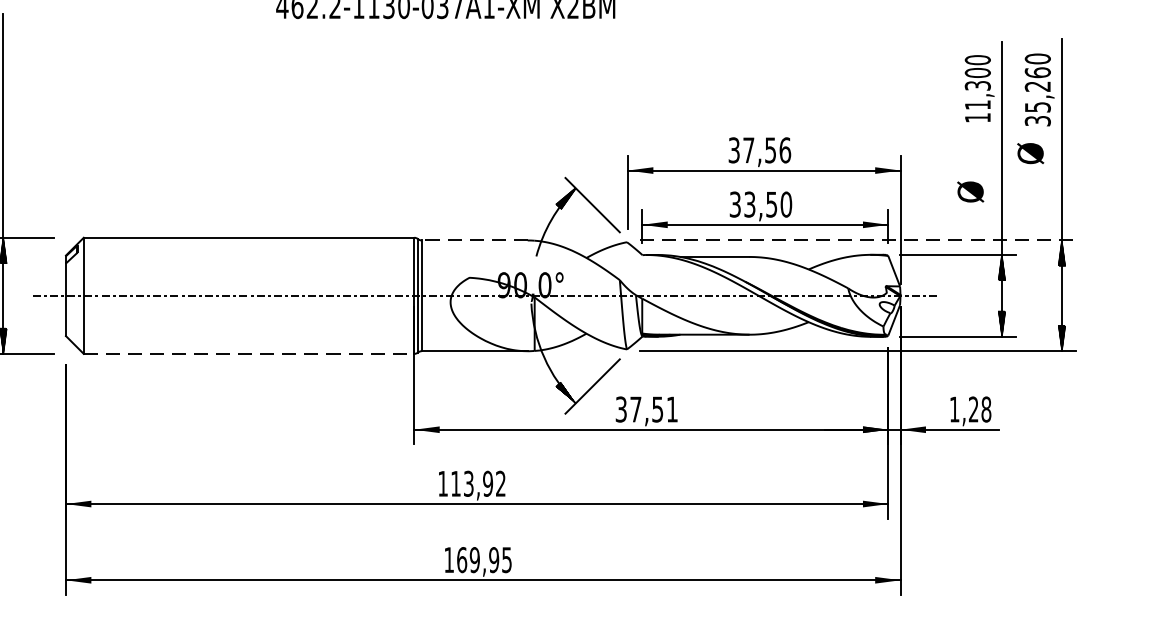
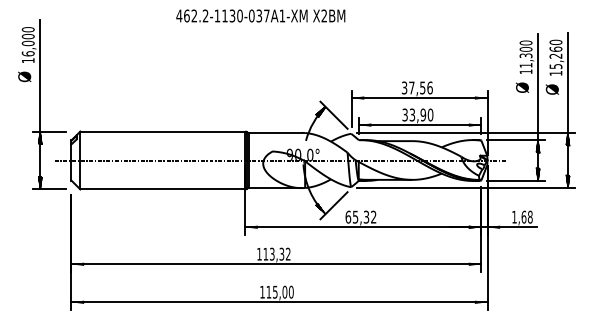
text: (1036, 119) -> (555, 72), 35,260 -> 15,260
text: (970, 191) -> (522, 87), moved
text: (772, 203) -> (423, 114), 33,50 -> 33,90
line: (473, 239) -> (274, 132), dashed -> solid
line: (858, 239) -> (466, 132), dashed -> solid
line: (250, 353) -> (163, 189), dashed -> solid
text: (645, 408) -> (360, 216), 37,51 -> 65,32
text: (972, 408) -> (523, 216), 1,28 -> 1,68
text: (487, 482) -> (281, 253), 113,92 -> 113,32
text: (483, 558) -> (279, 291), 169,95 -> 115,00

